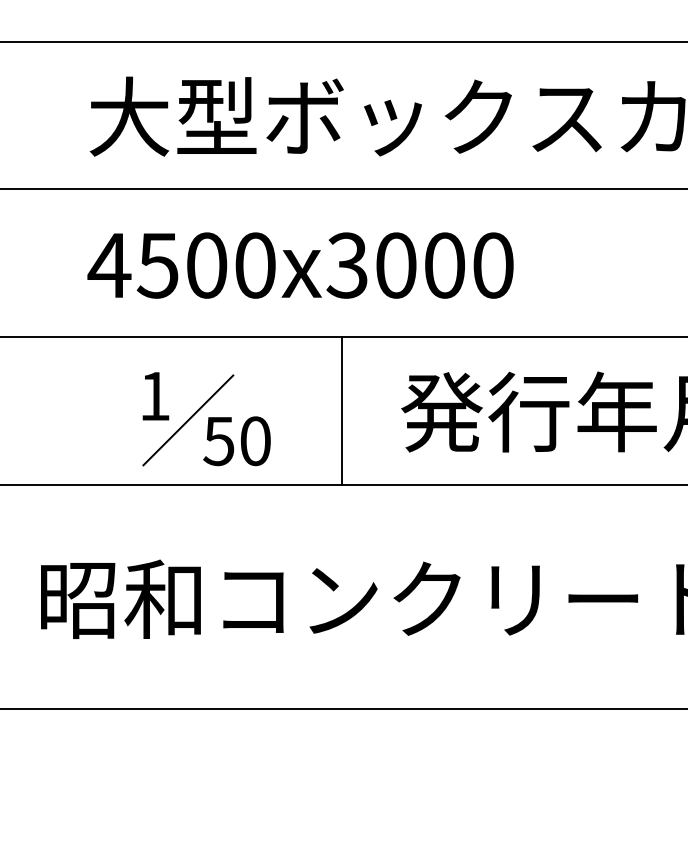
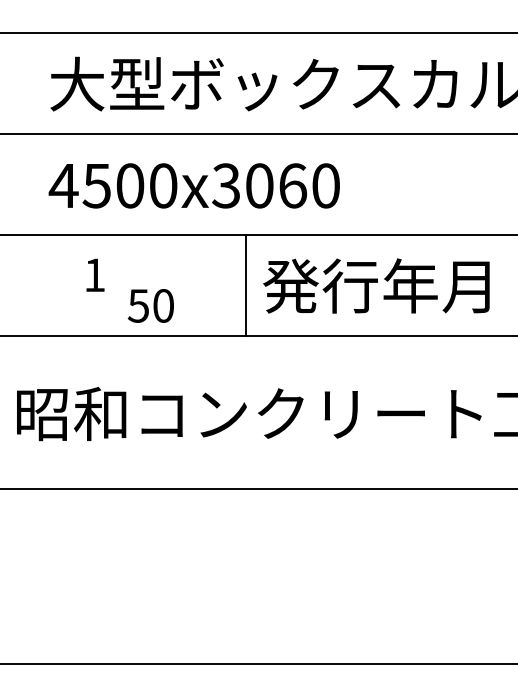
text: (445, 264) -> (293, 185), 4500x3000 -> 4500x3060
line: (341, 409) -> (245, 284), moved
line: (188, 420) -> (117, 291), removed

